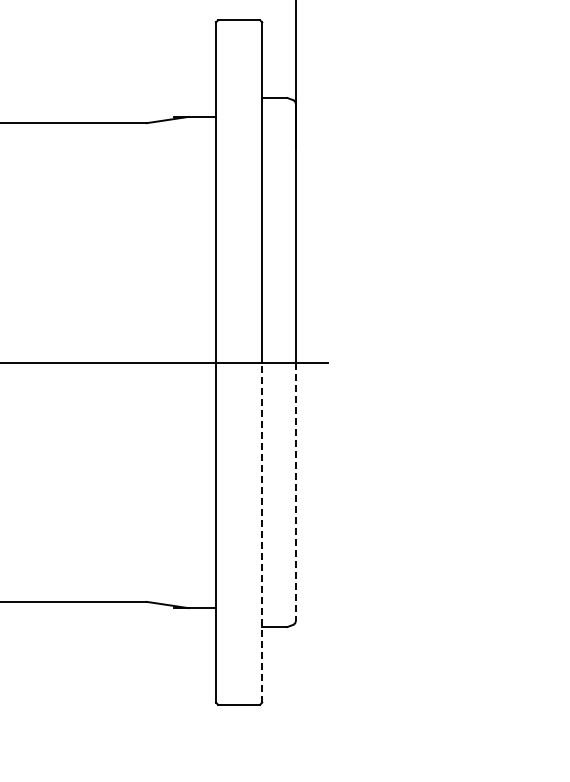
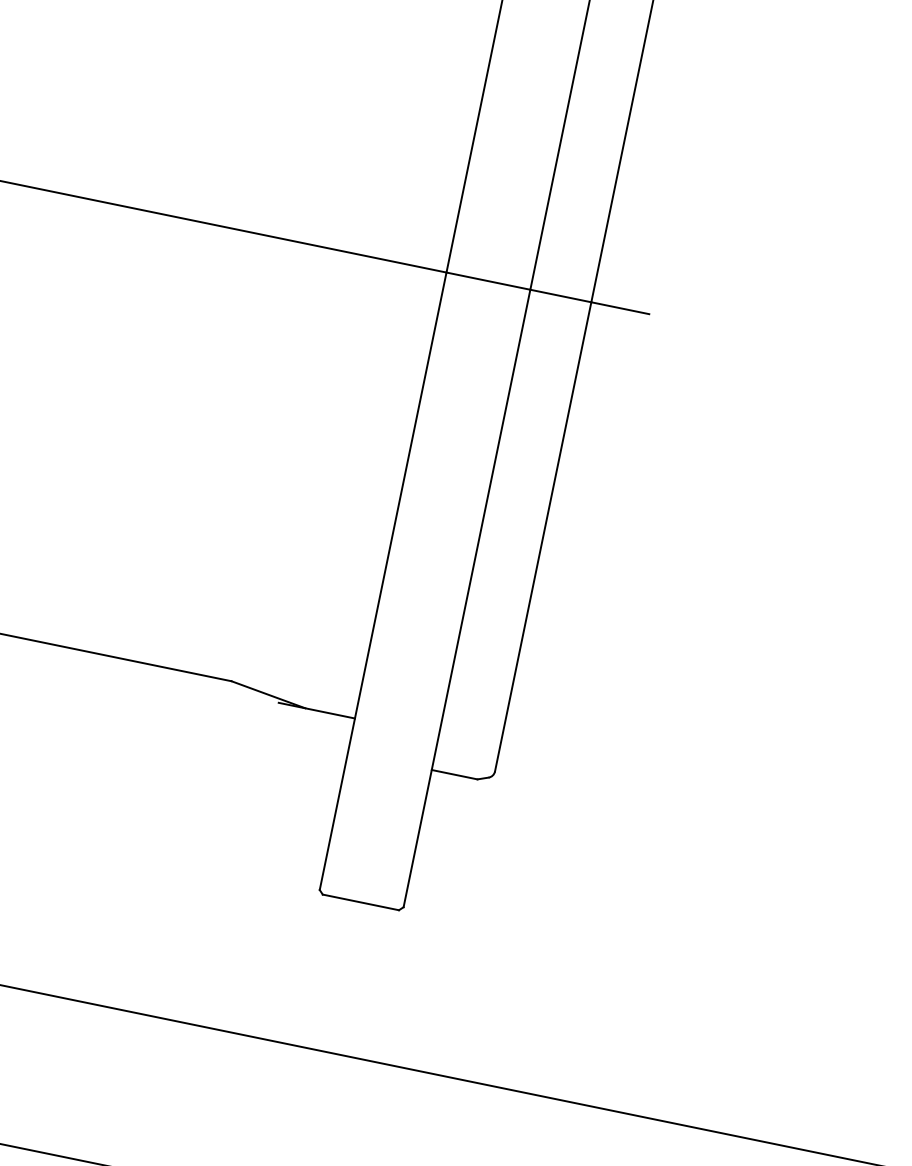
line: (295, 492) -> (542, 538), dashed -> solid
line: (262, 532) -> (467, 598), dashed -> solid

